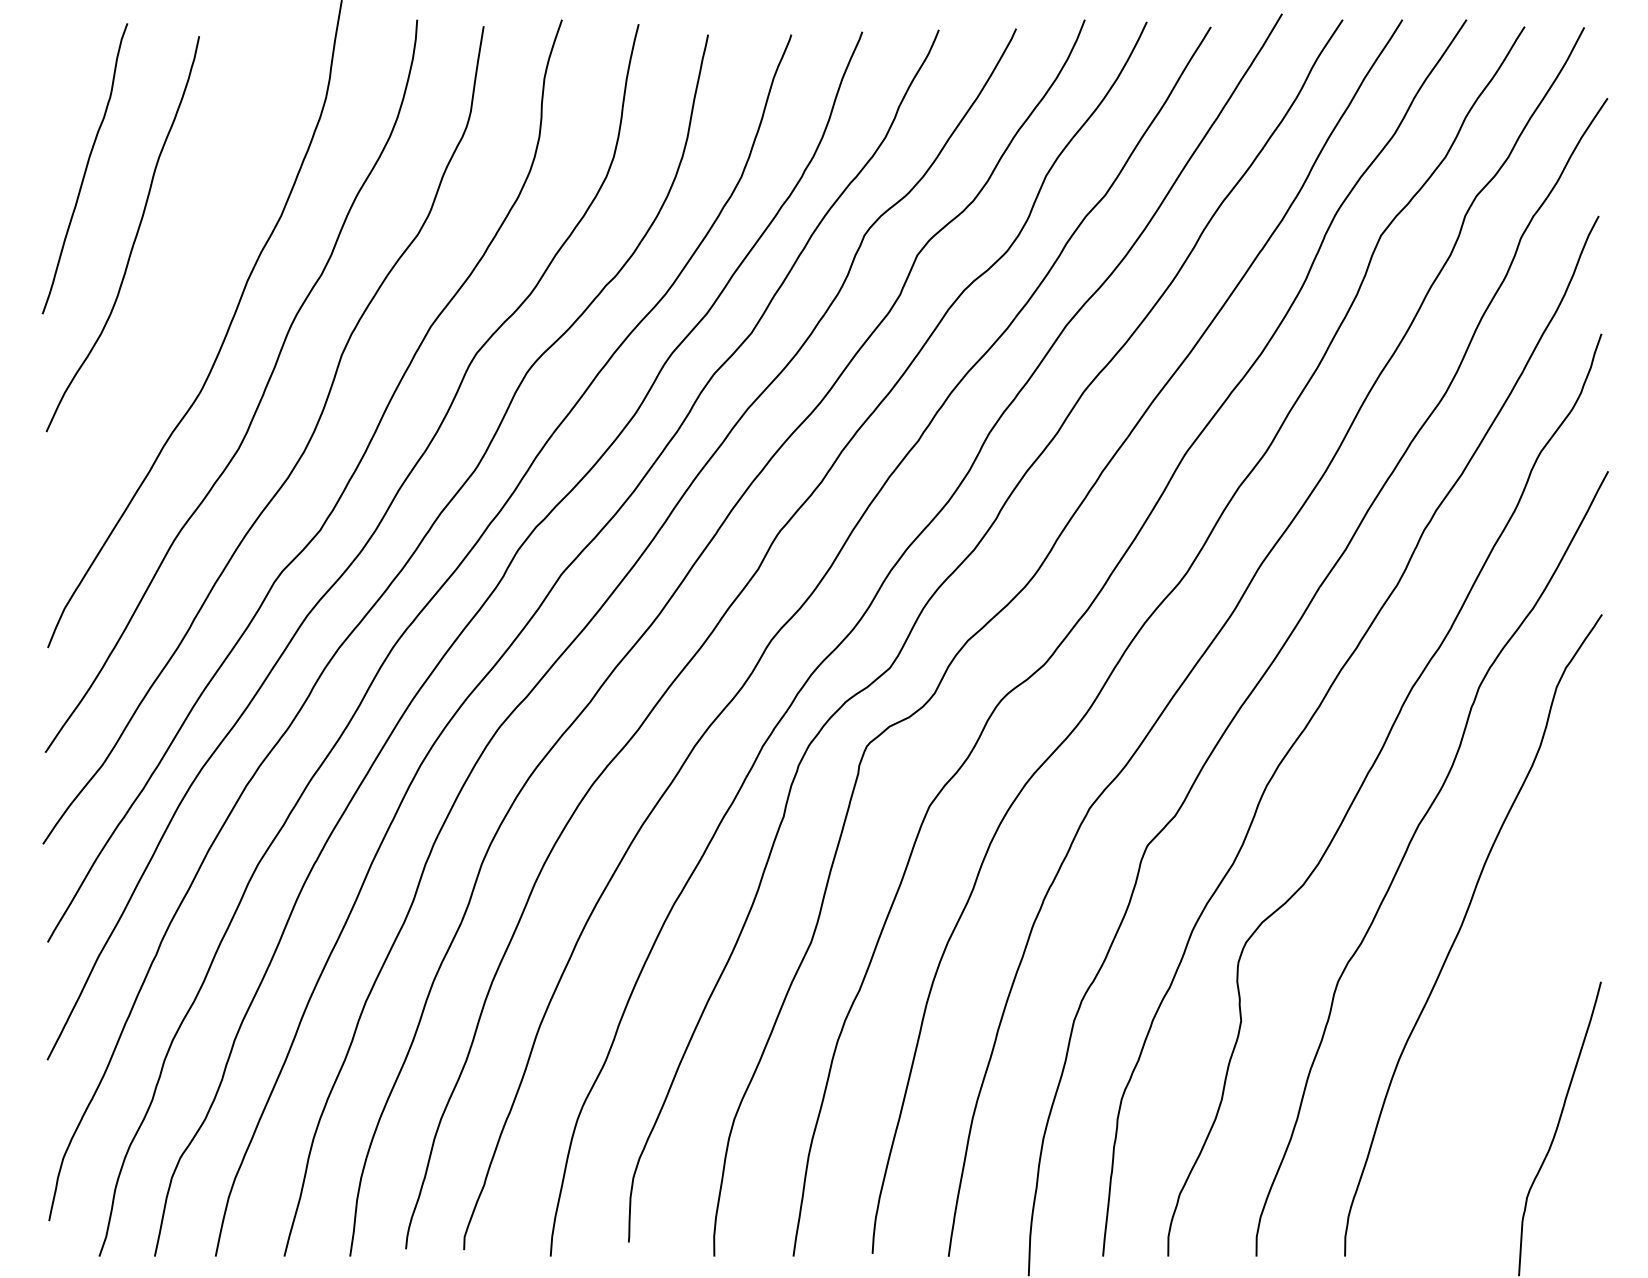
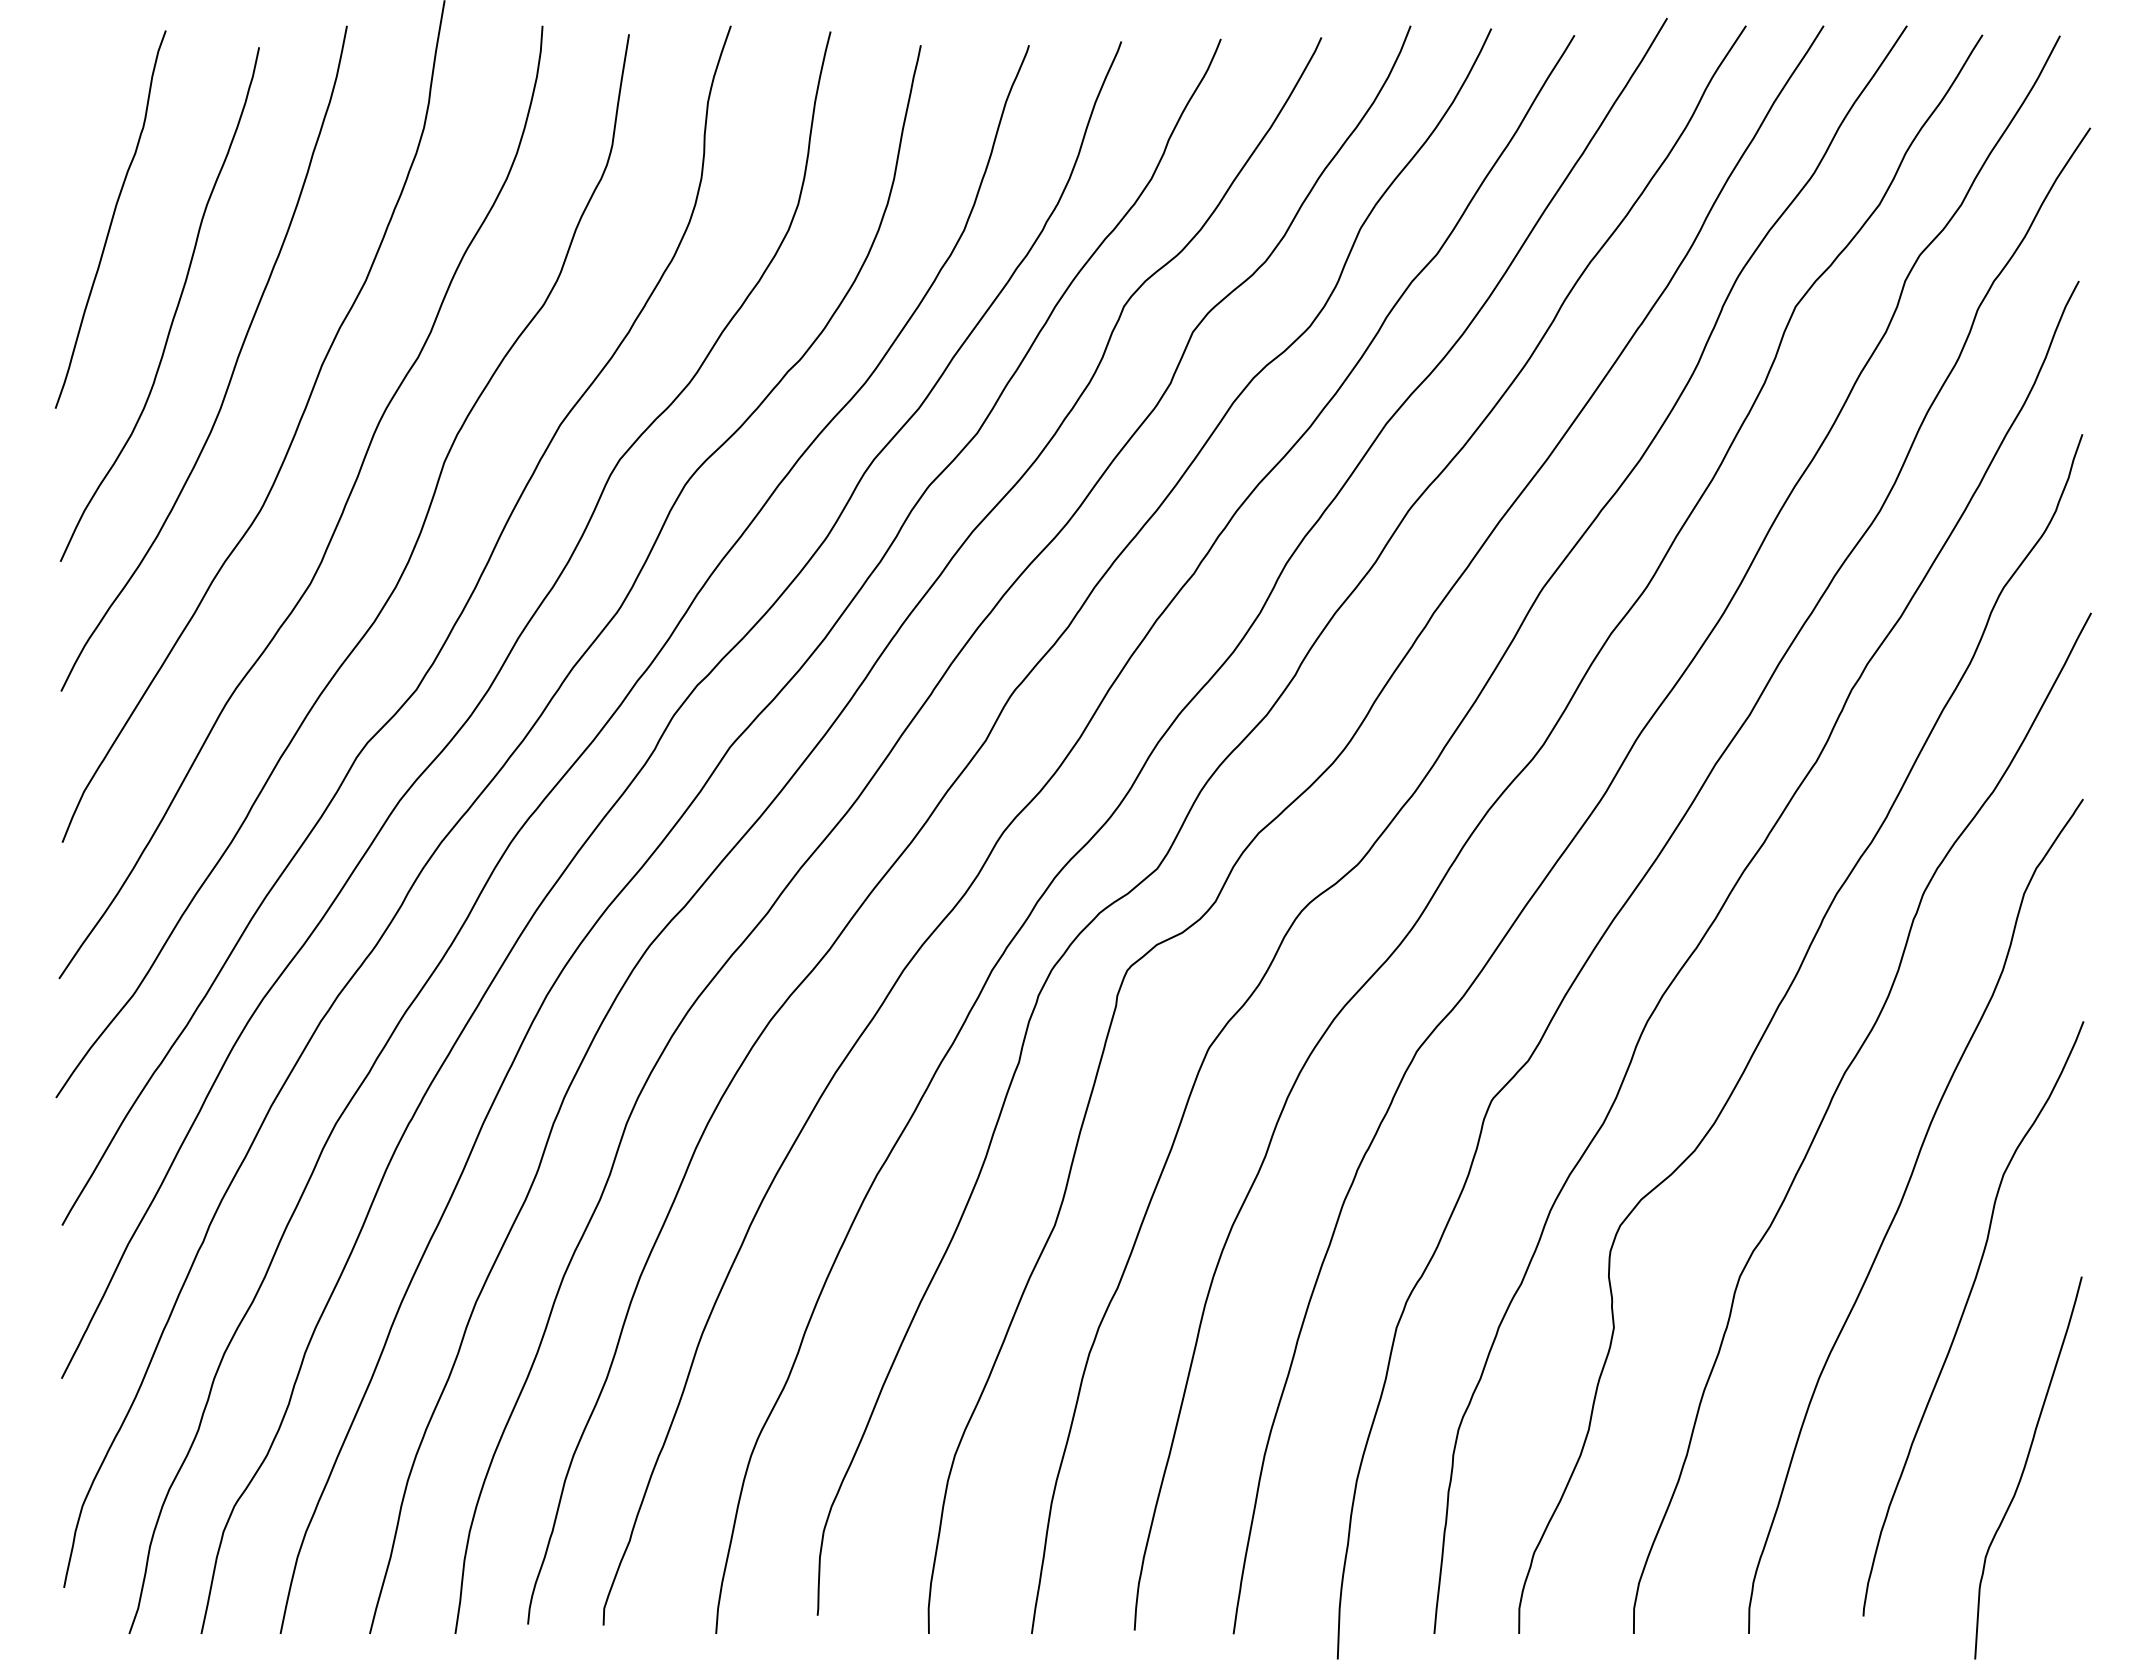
curve: (179, 282) -> (233, 367), added
curve: (1510, 1011) -> (1963, 1315), added

